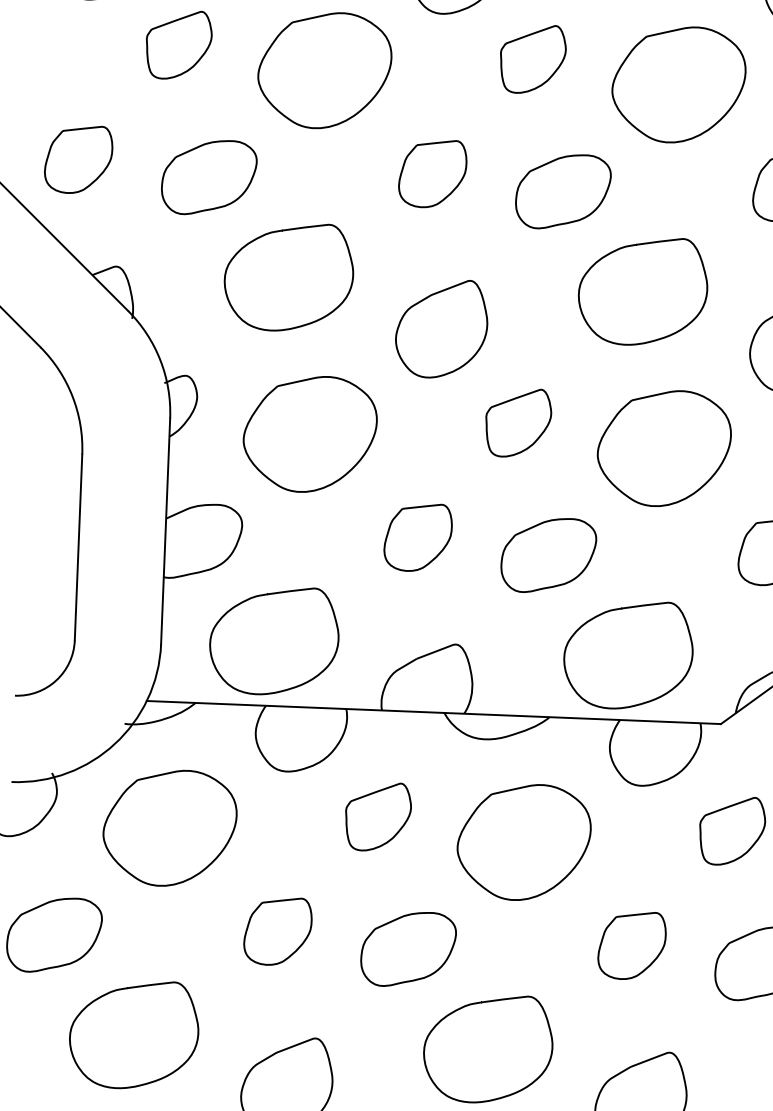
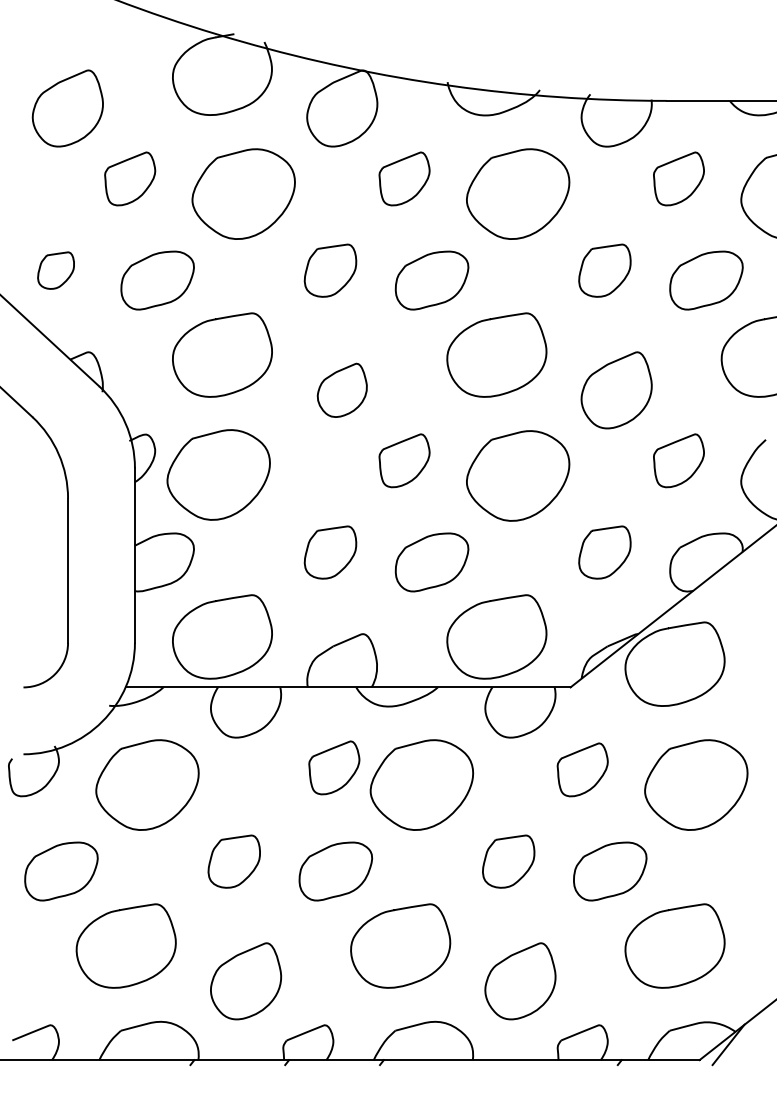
part: (77, 159) -> (55, 270), size x0.7
part: (442, 329) -> (342, 390), size x0.7
part: (309, 433) -> (218, 474), moved
part: (378, 816) -> (334, 767), moved

